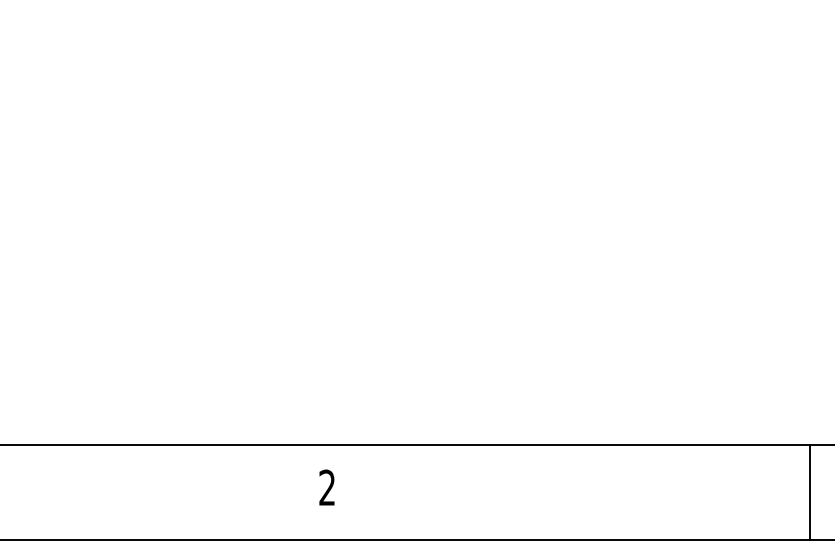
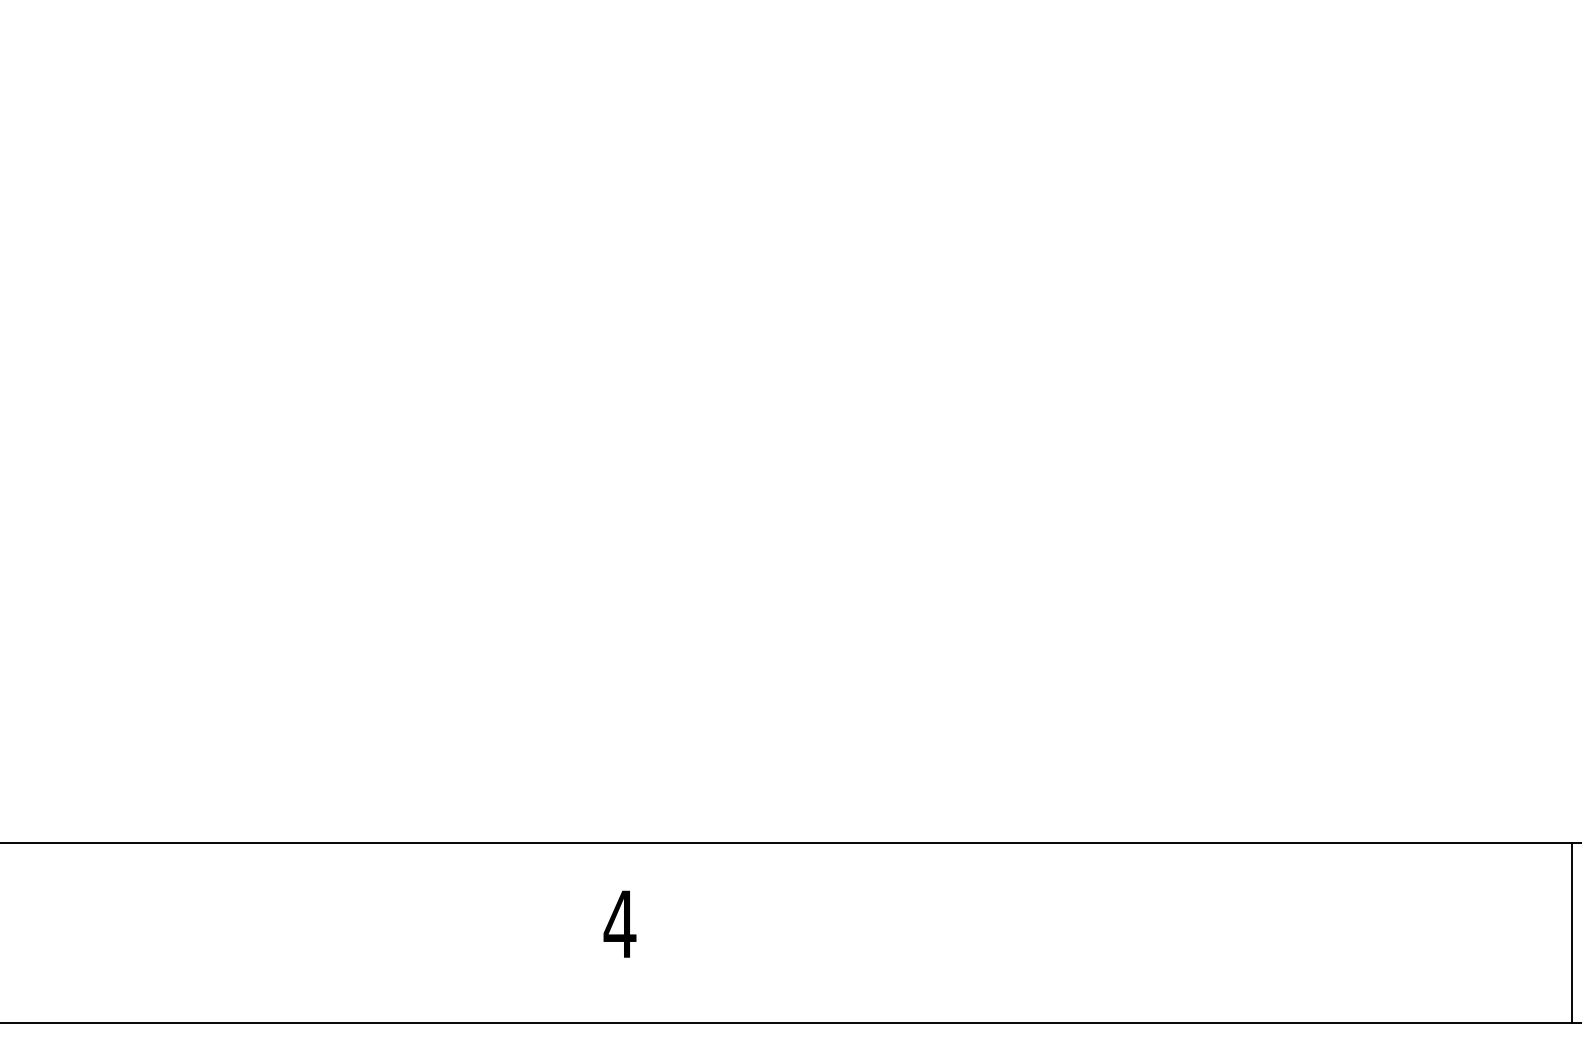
text: (326, 487) -> (618, 923), 2 -> 4
line: (809, 492) -> (1571, 933), moved

